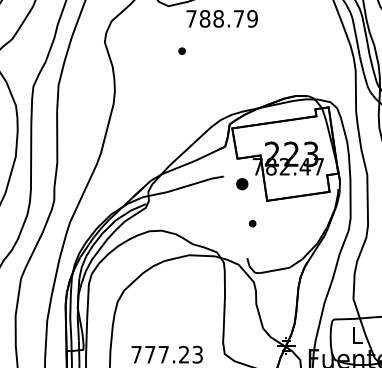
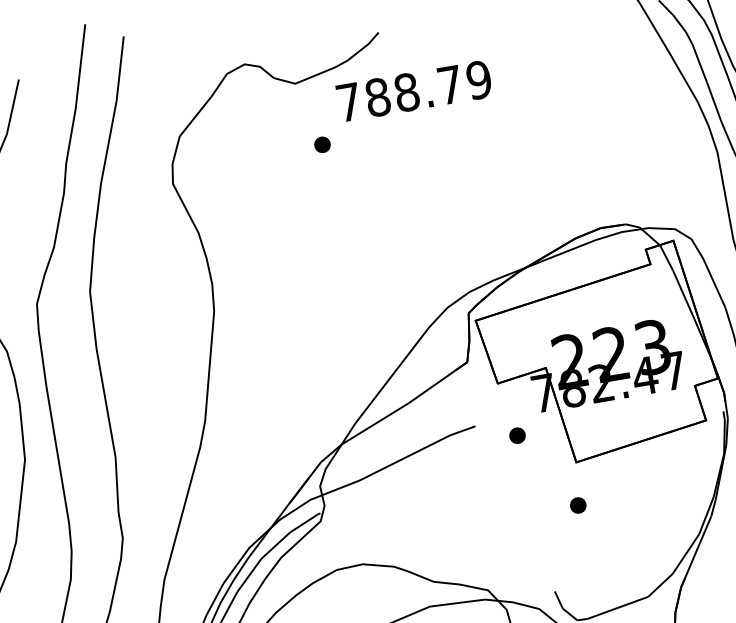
part: (181, 50) -> (320, 143), moved
part: (242, 183) -> (517, 434), size x0.62
part: (252, 223) -> (577, 505), moved

